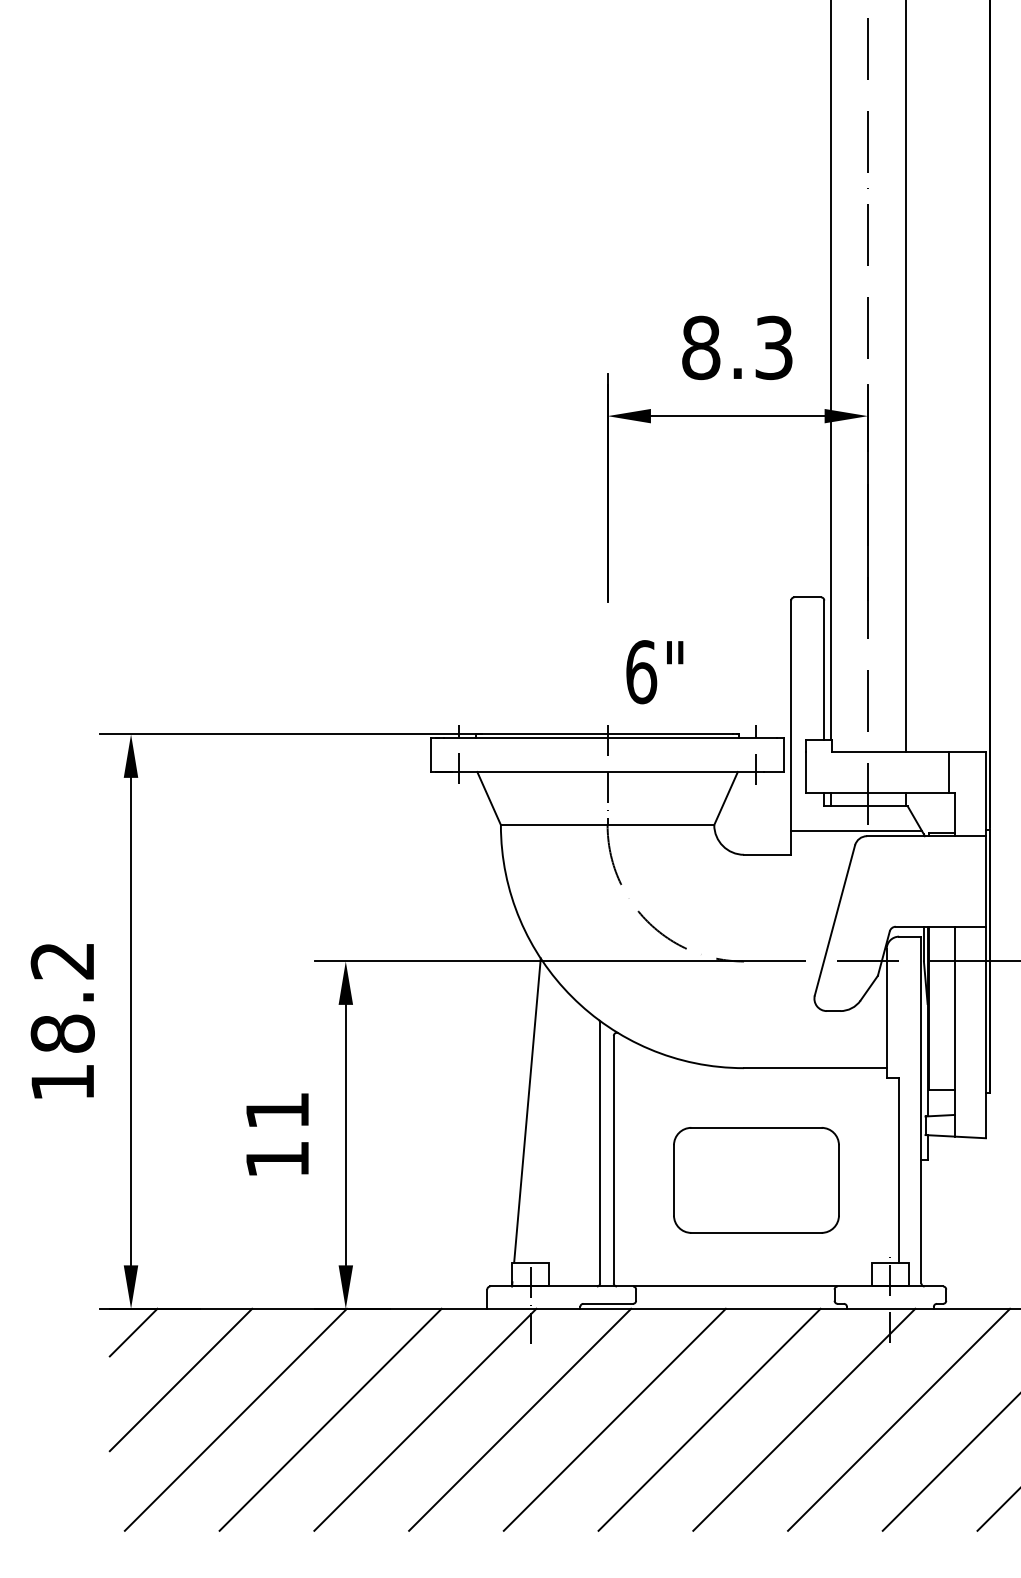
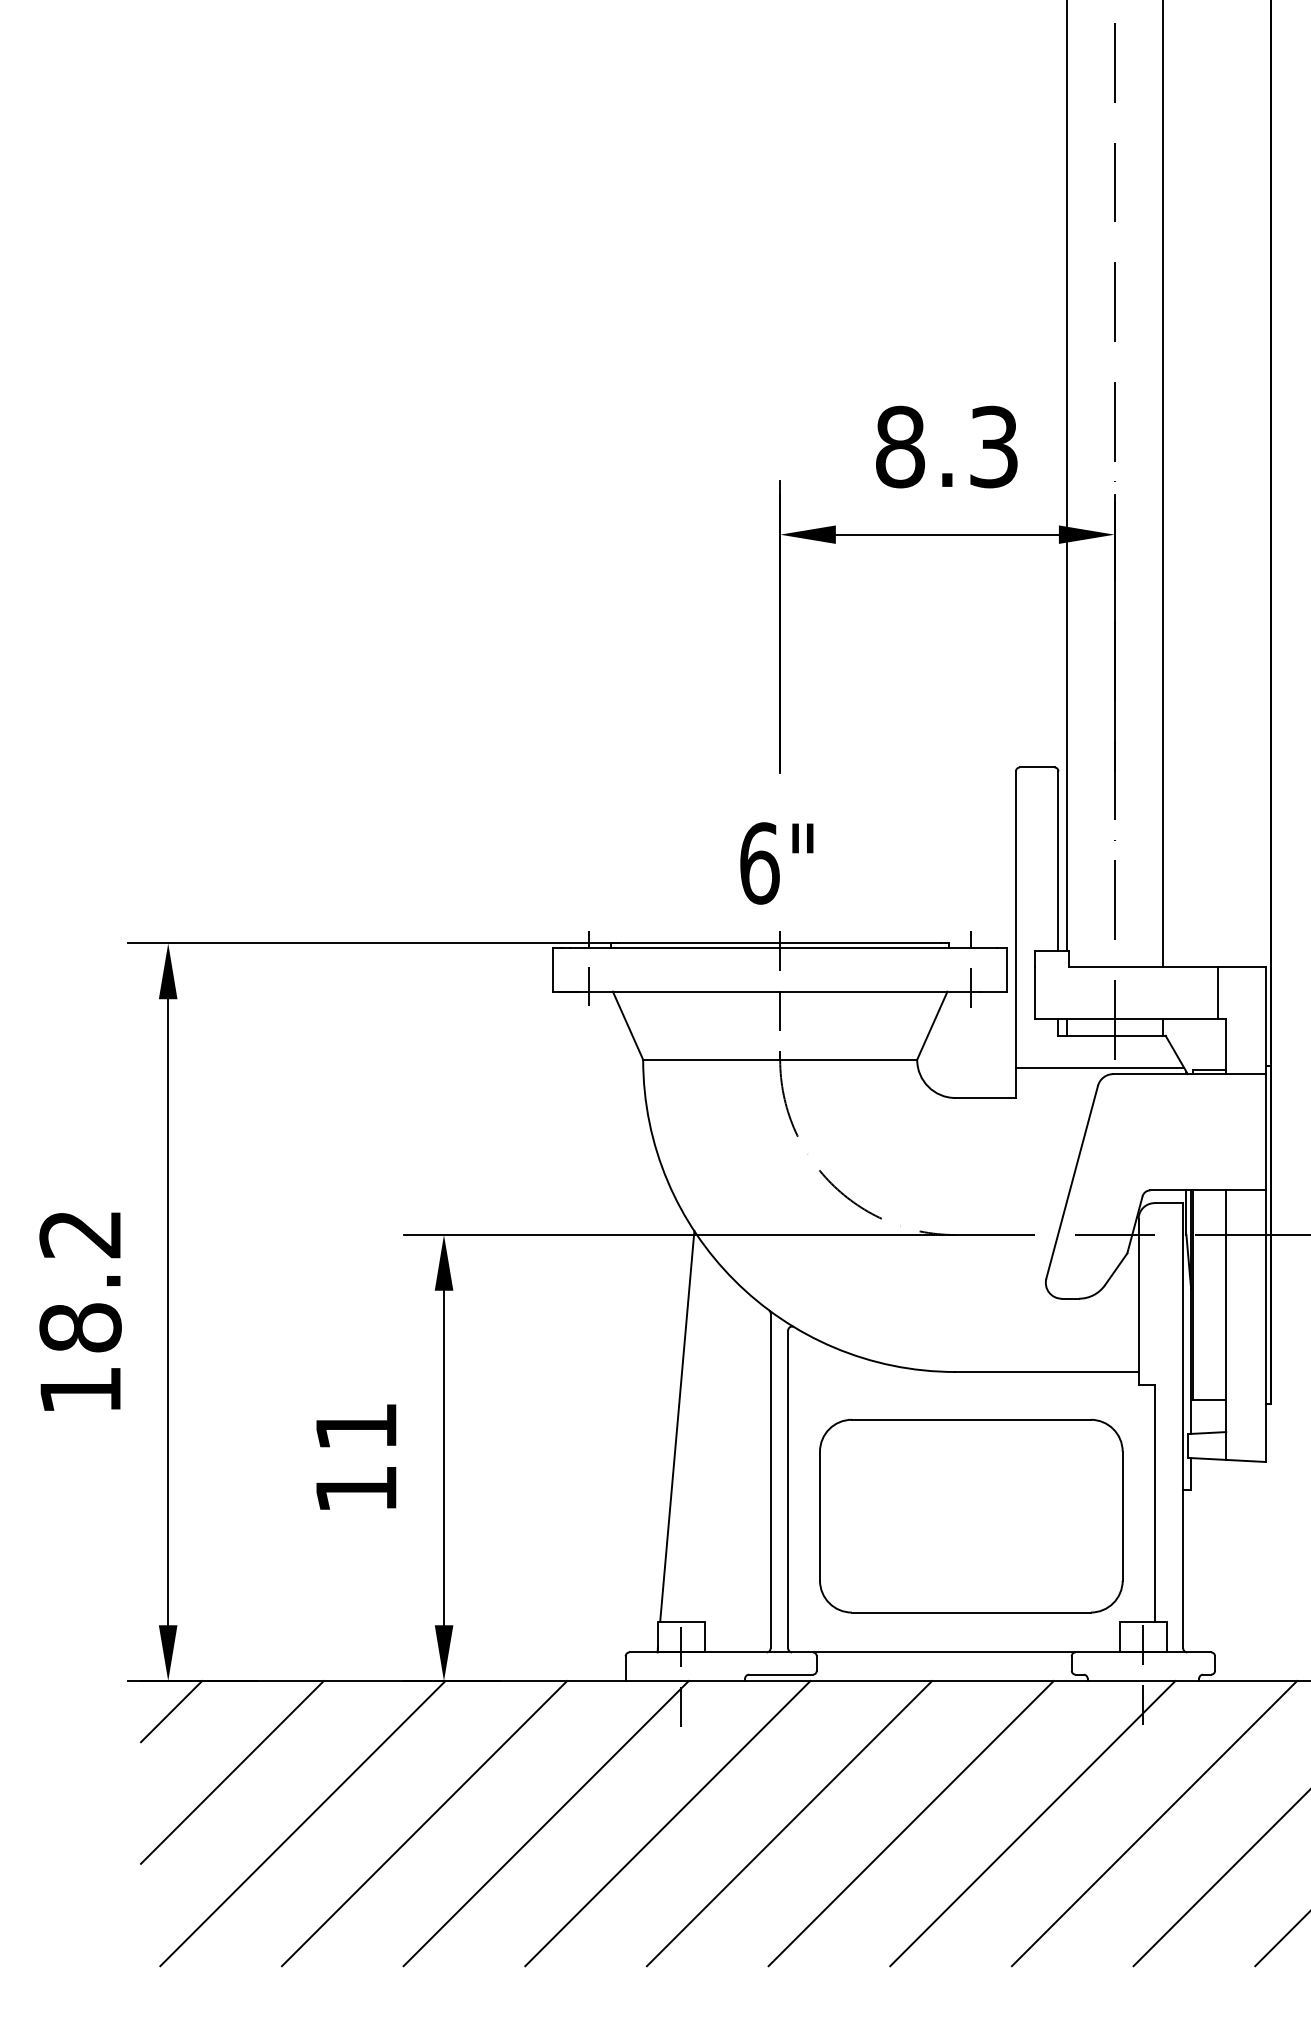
text: (654, 672) -> (776, 863), moved
part: (756, 1179) -> (971, 1515), size x1.43

